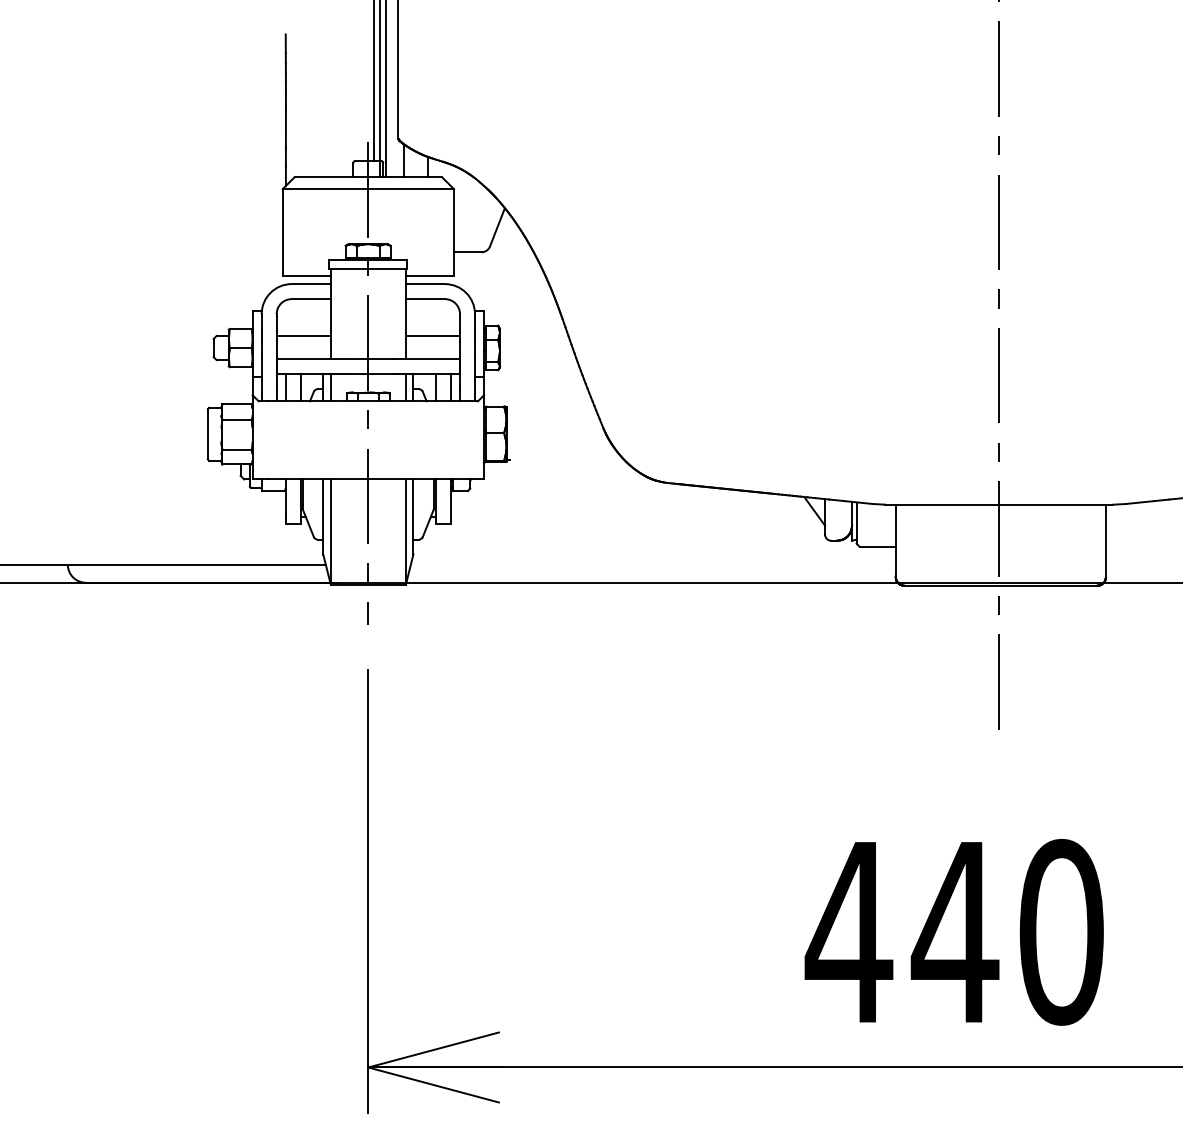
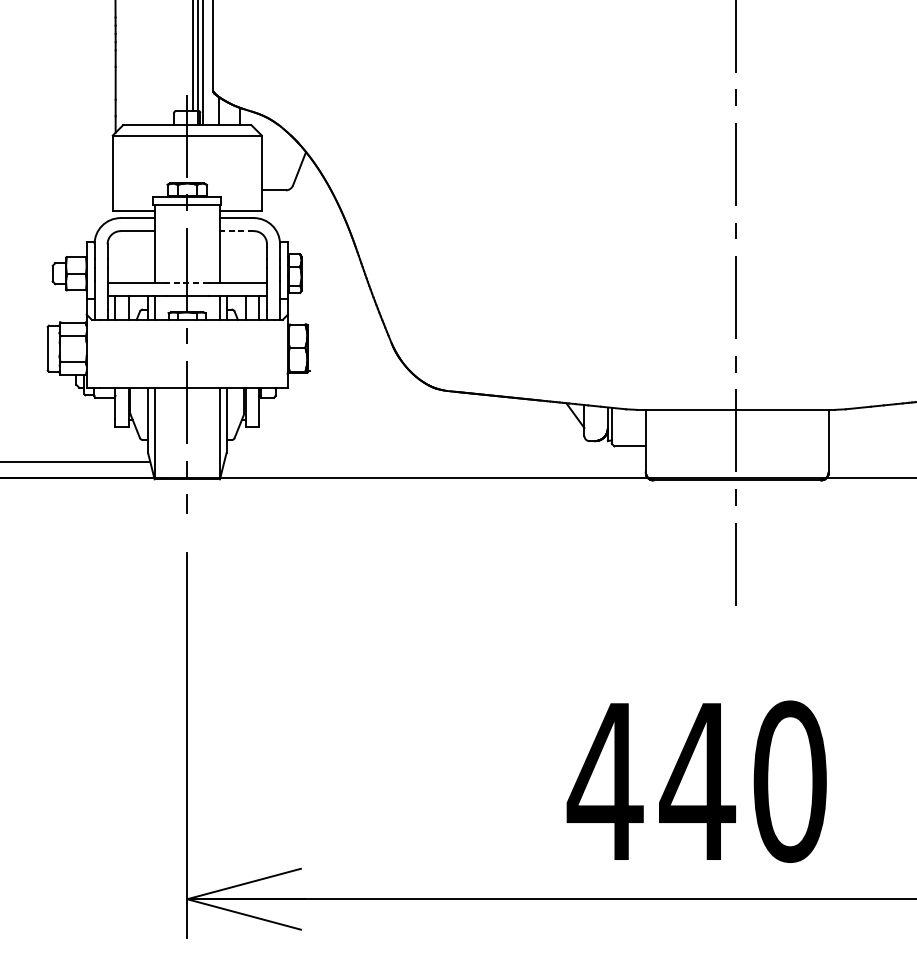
line: (425, 299) -> (237, 231), solid -> dashed
line: (303, 336) -> (130, 263), removed
line: (432, 336) -> (243, 263), removed
line: (367, 359) -> (186, 283), solid -> dashed

